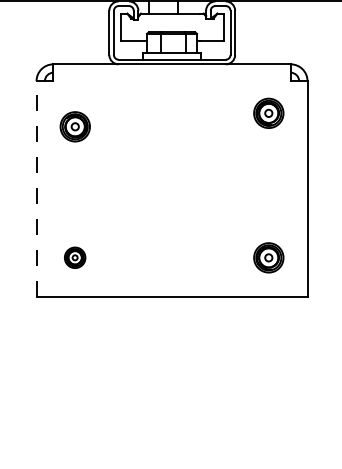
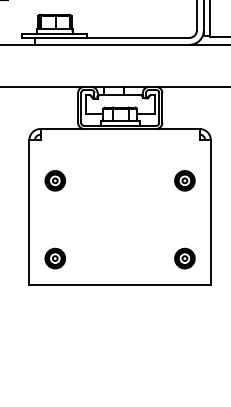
part: (268, 112) -> (184, 180), moved
part: (74, 126) -> (54, 180), moved
line: (36, 187) -> (29, 211), dashed -> solid
part: (74, 257) -> (54, 258), size x1.43

